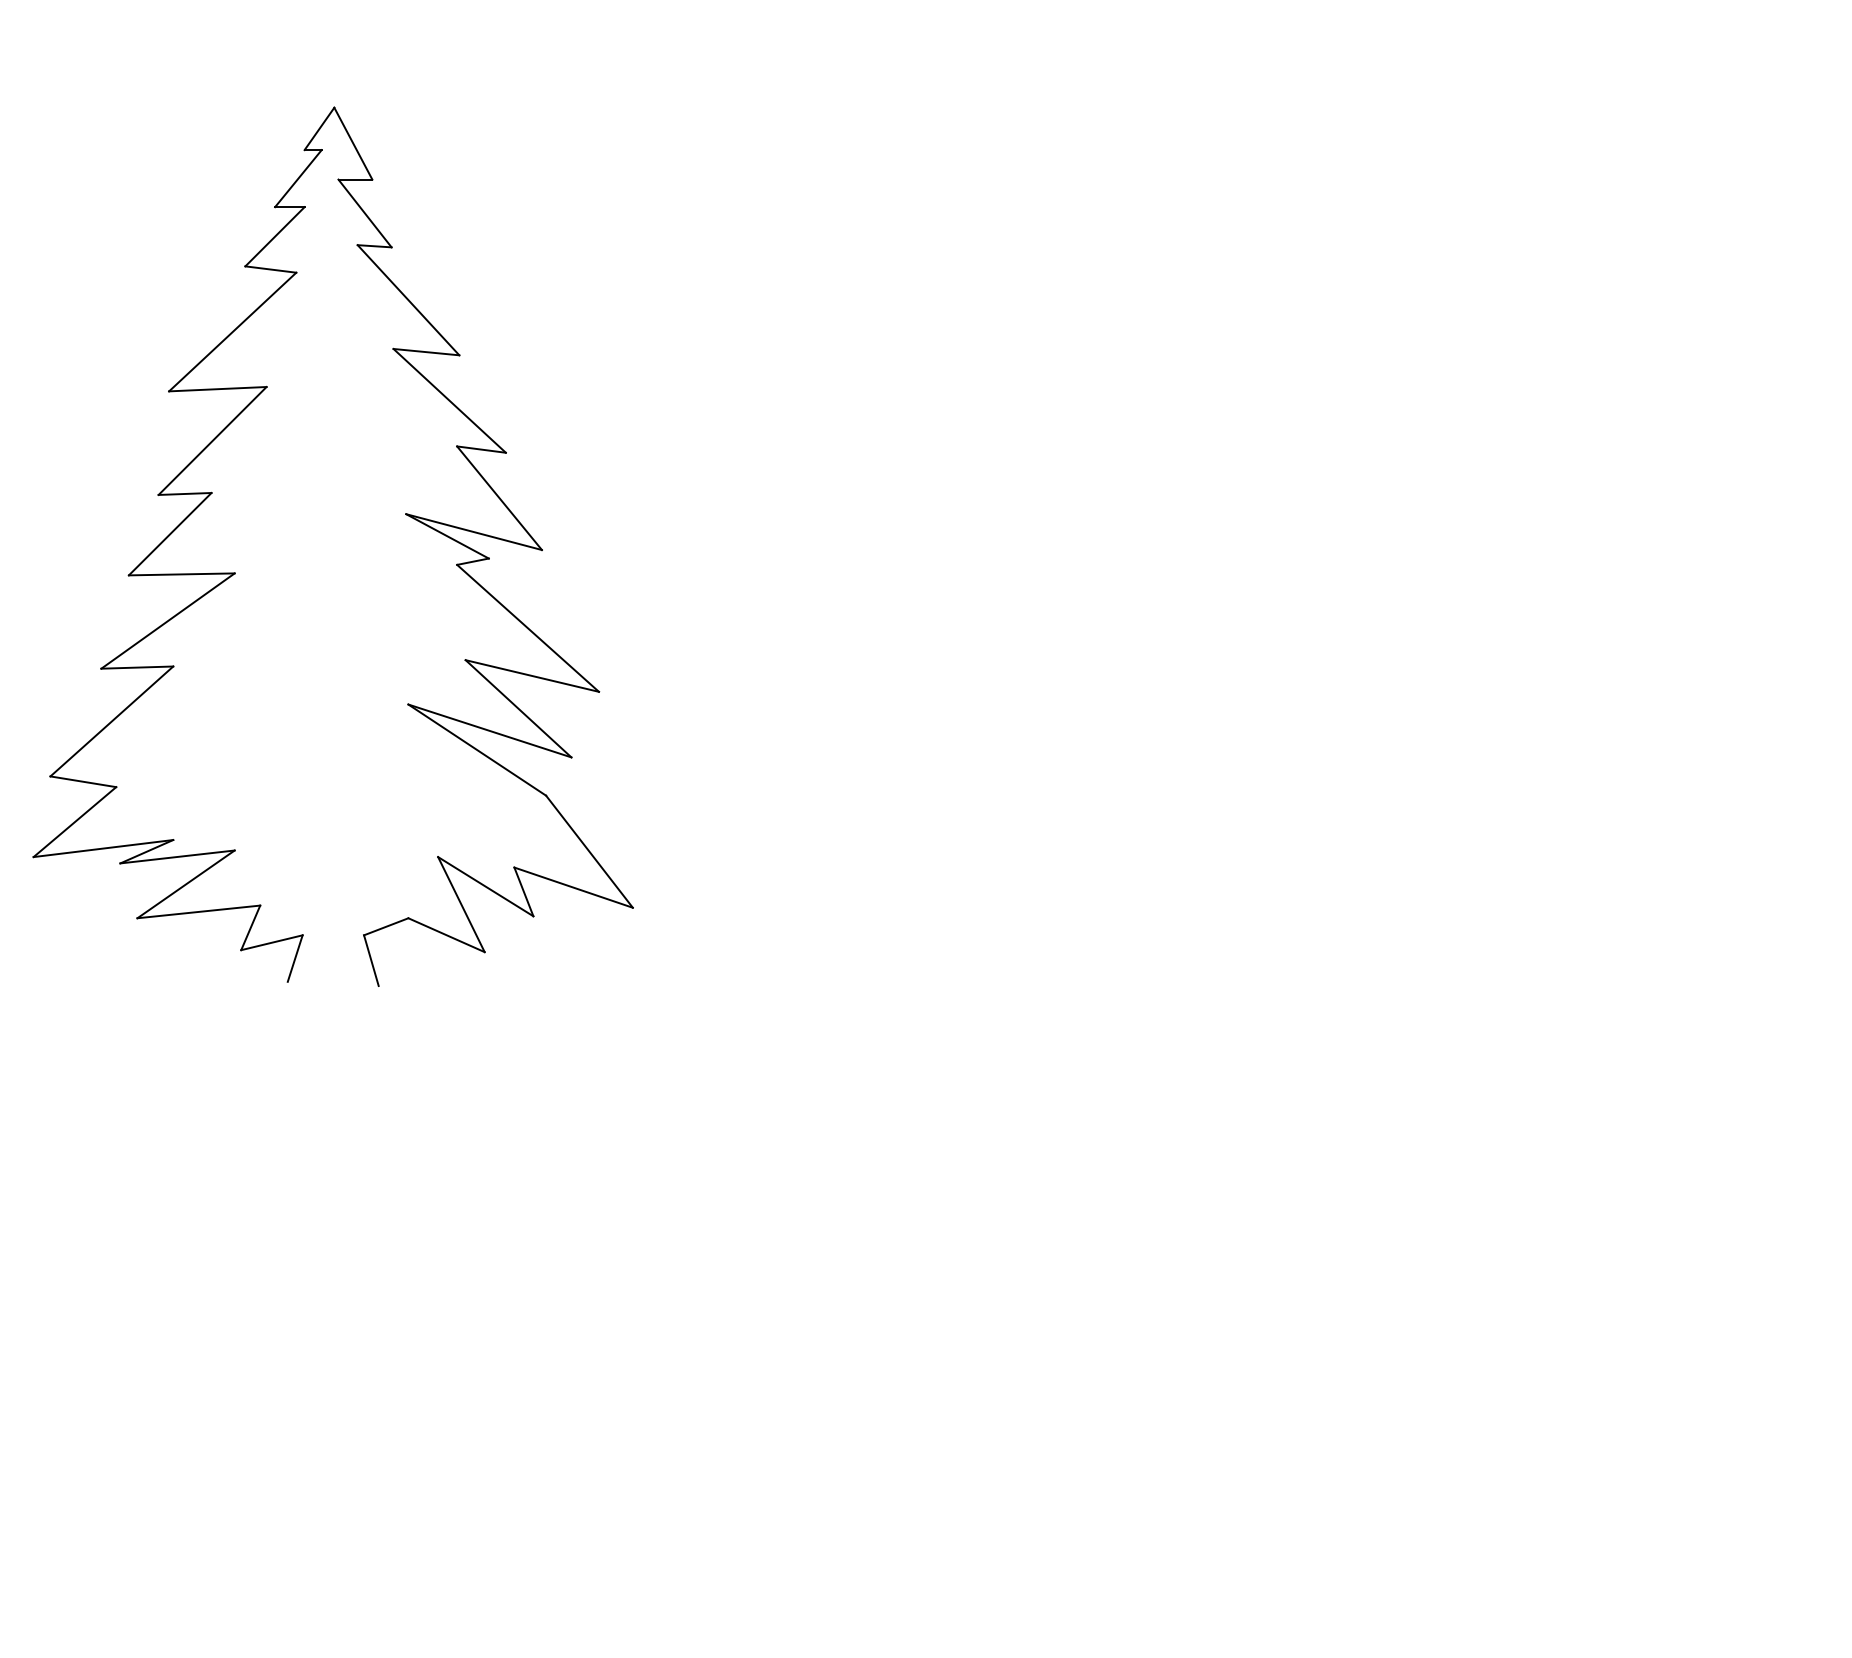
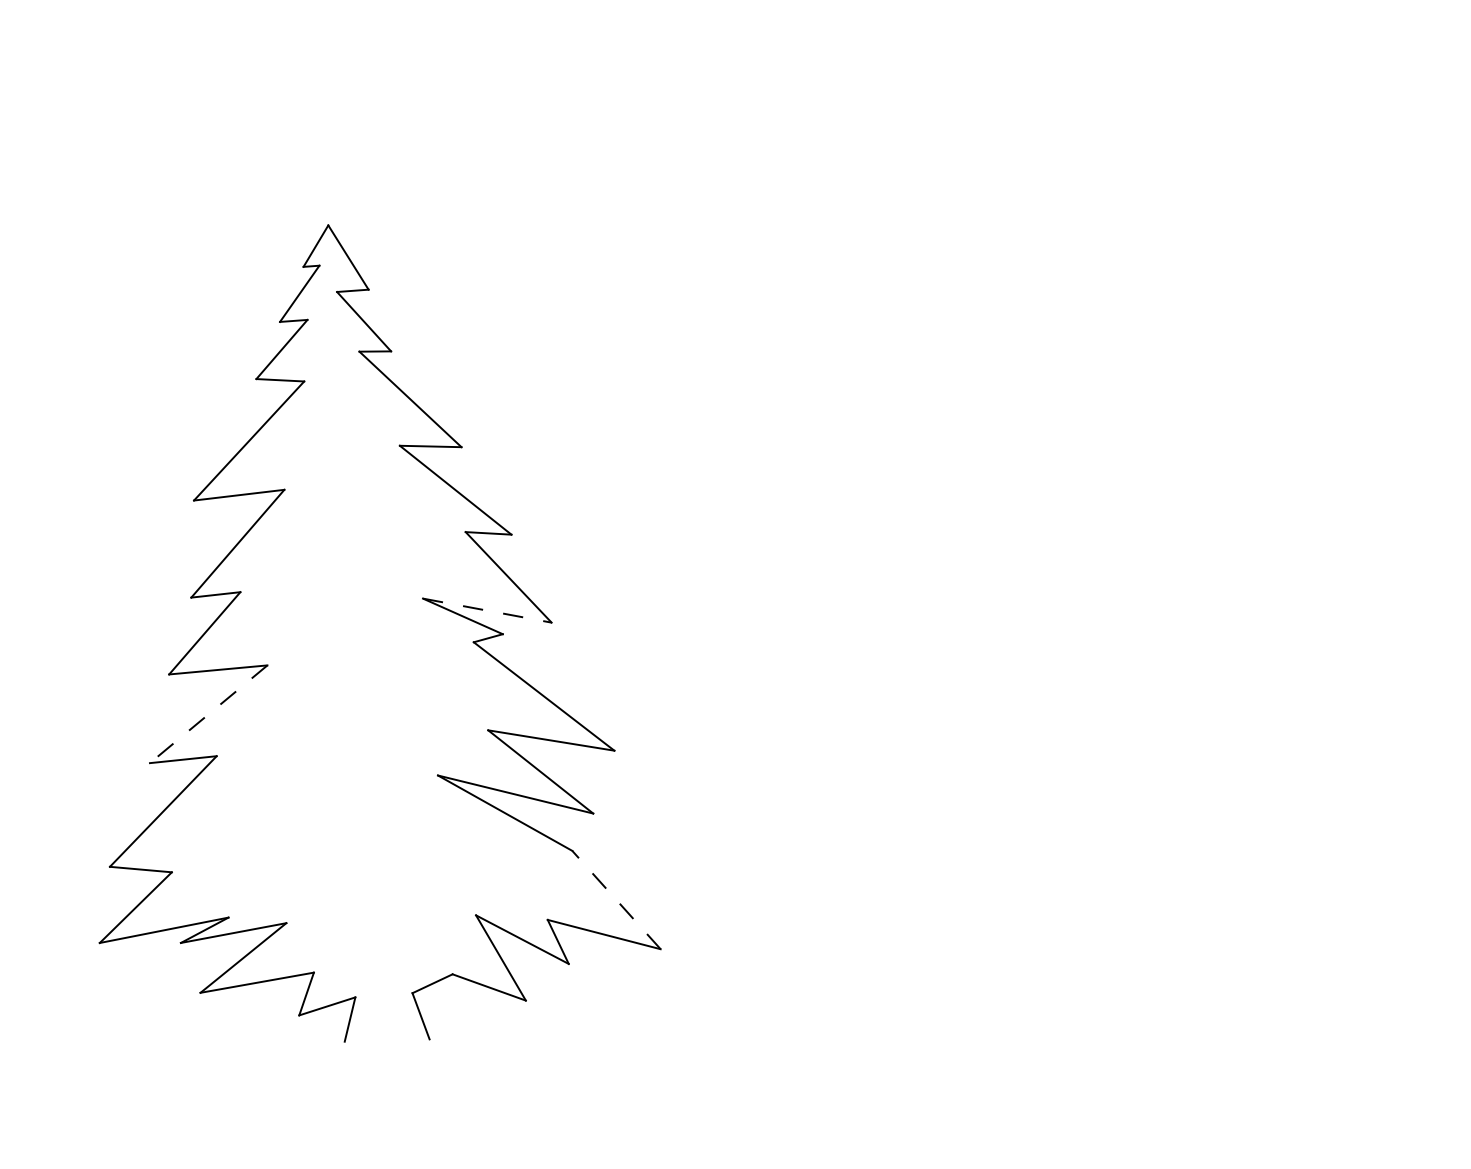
line: (474, 532) -> (487, 610), solid -> dashed
line: (168, 621) -> (209, 714), solid -> dashed
line: (589, 851) -> (616, 899), solid -> dashed

